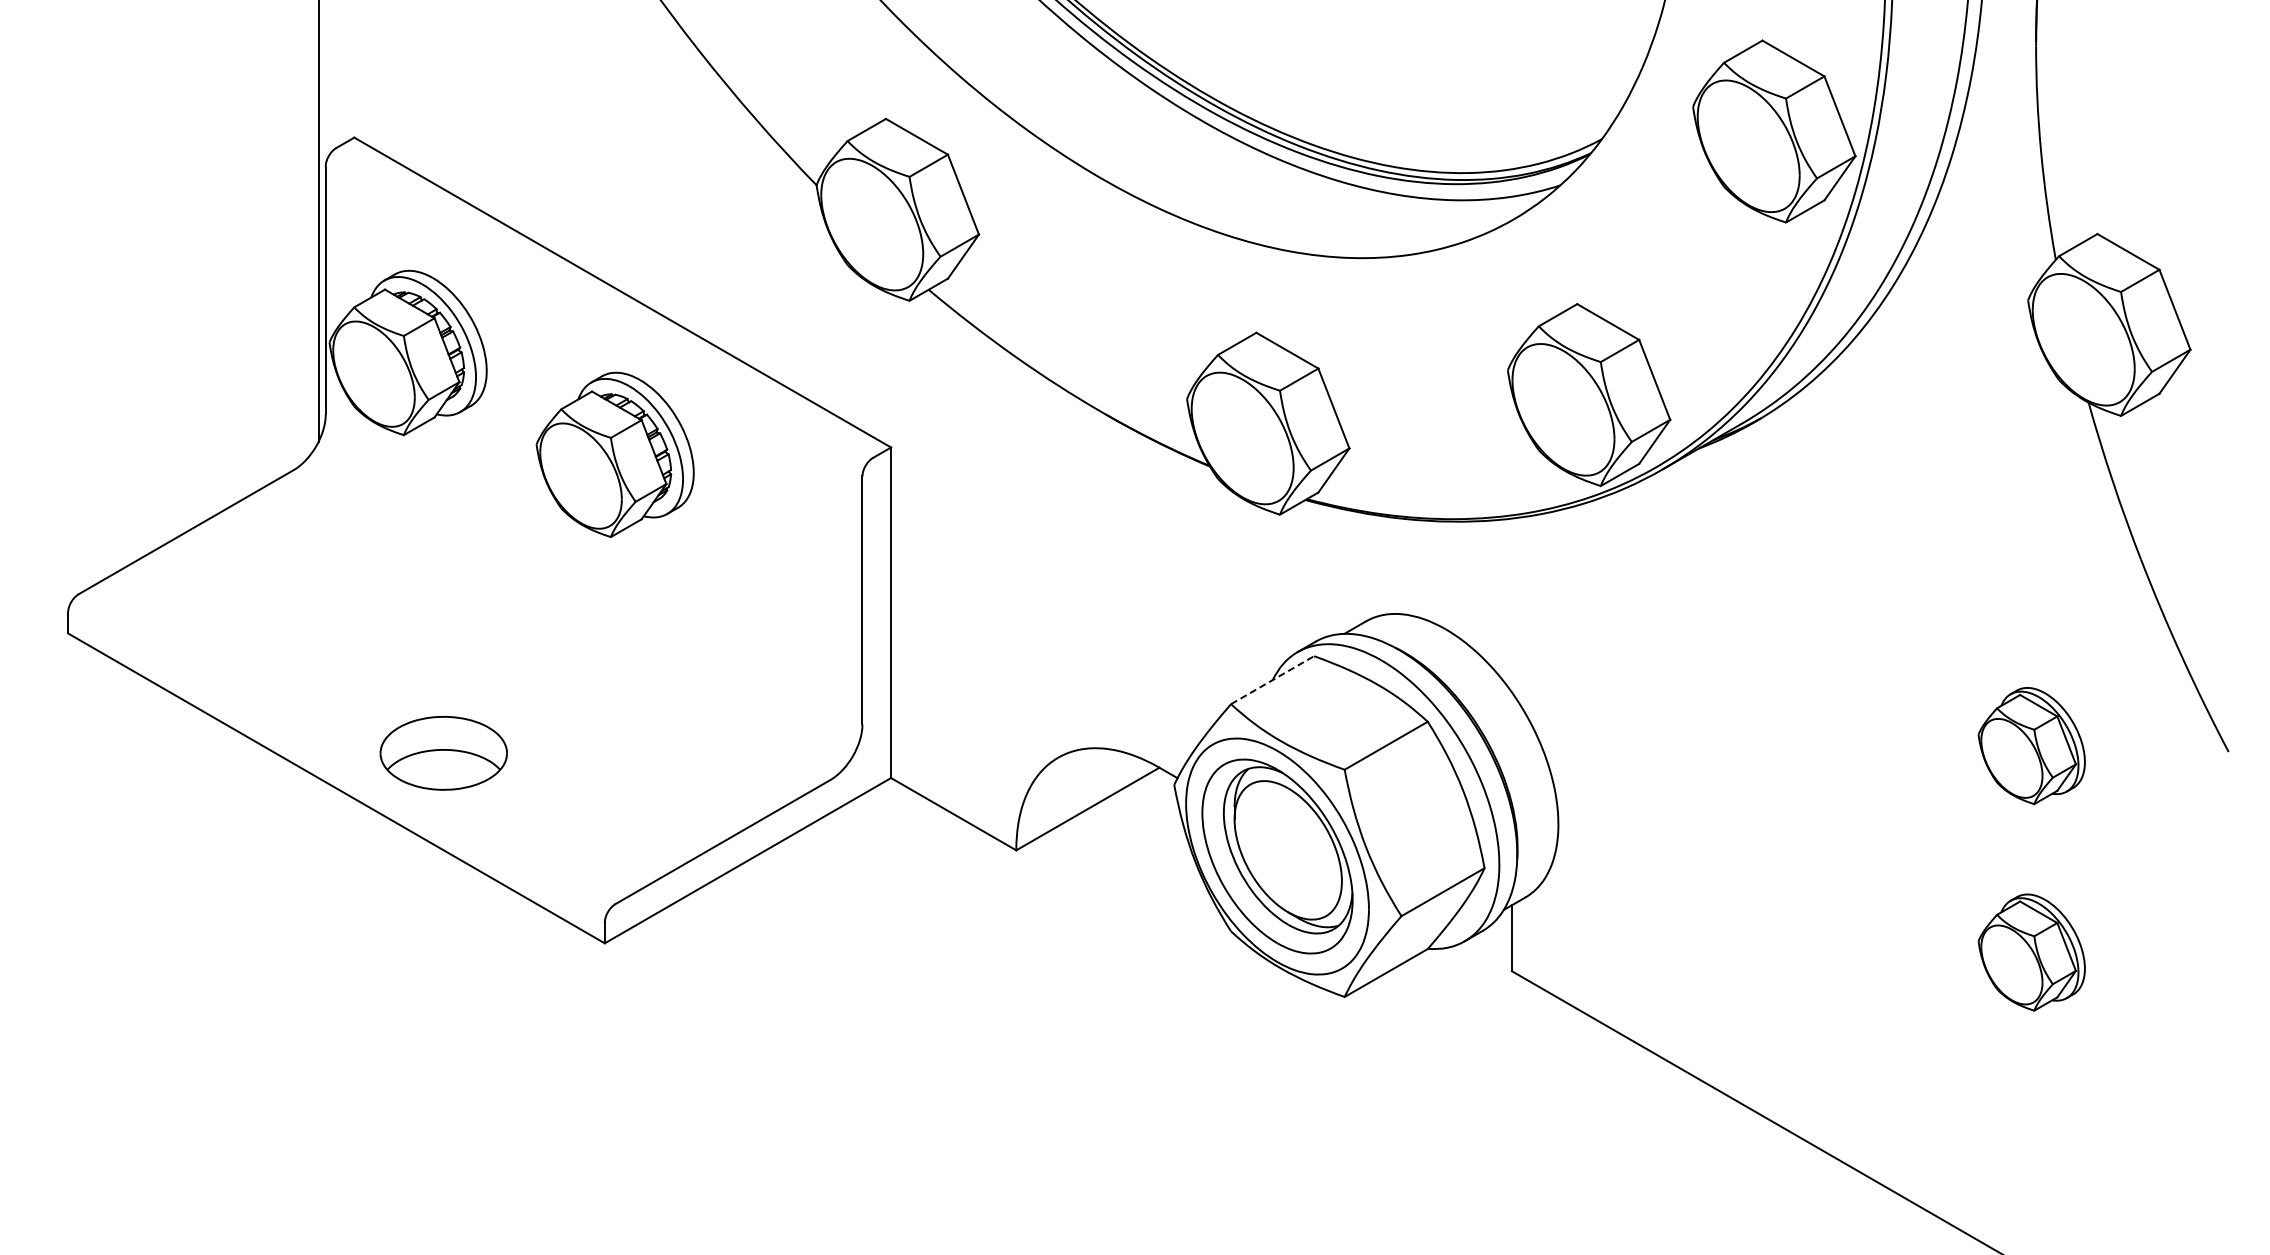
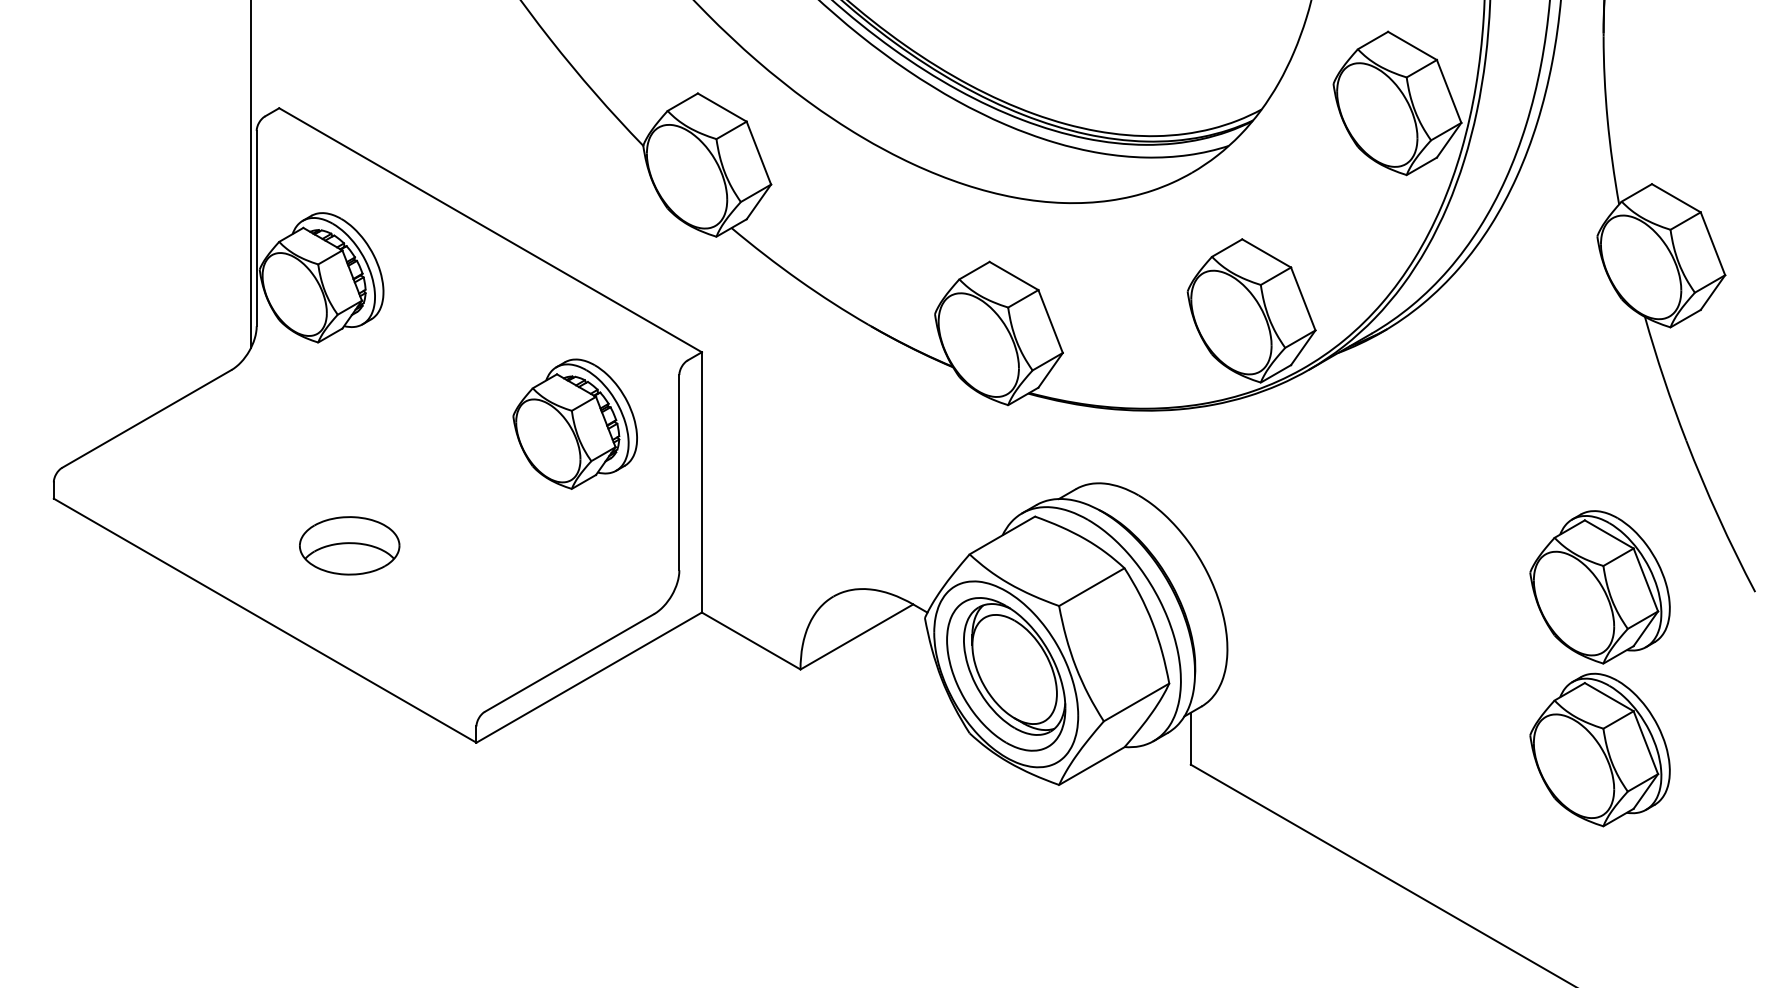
part: (614, 454) -> (574, 423), moved
line: (1272, 680) -> (1002, 535), dashed -> solid
part: (2031, 745) -> (1599, 586), size x1.67
part: (443, 752) -> (349, 545), moved
part: (2031, 952) -> (1599, 749), size x1.67

